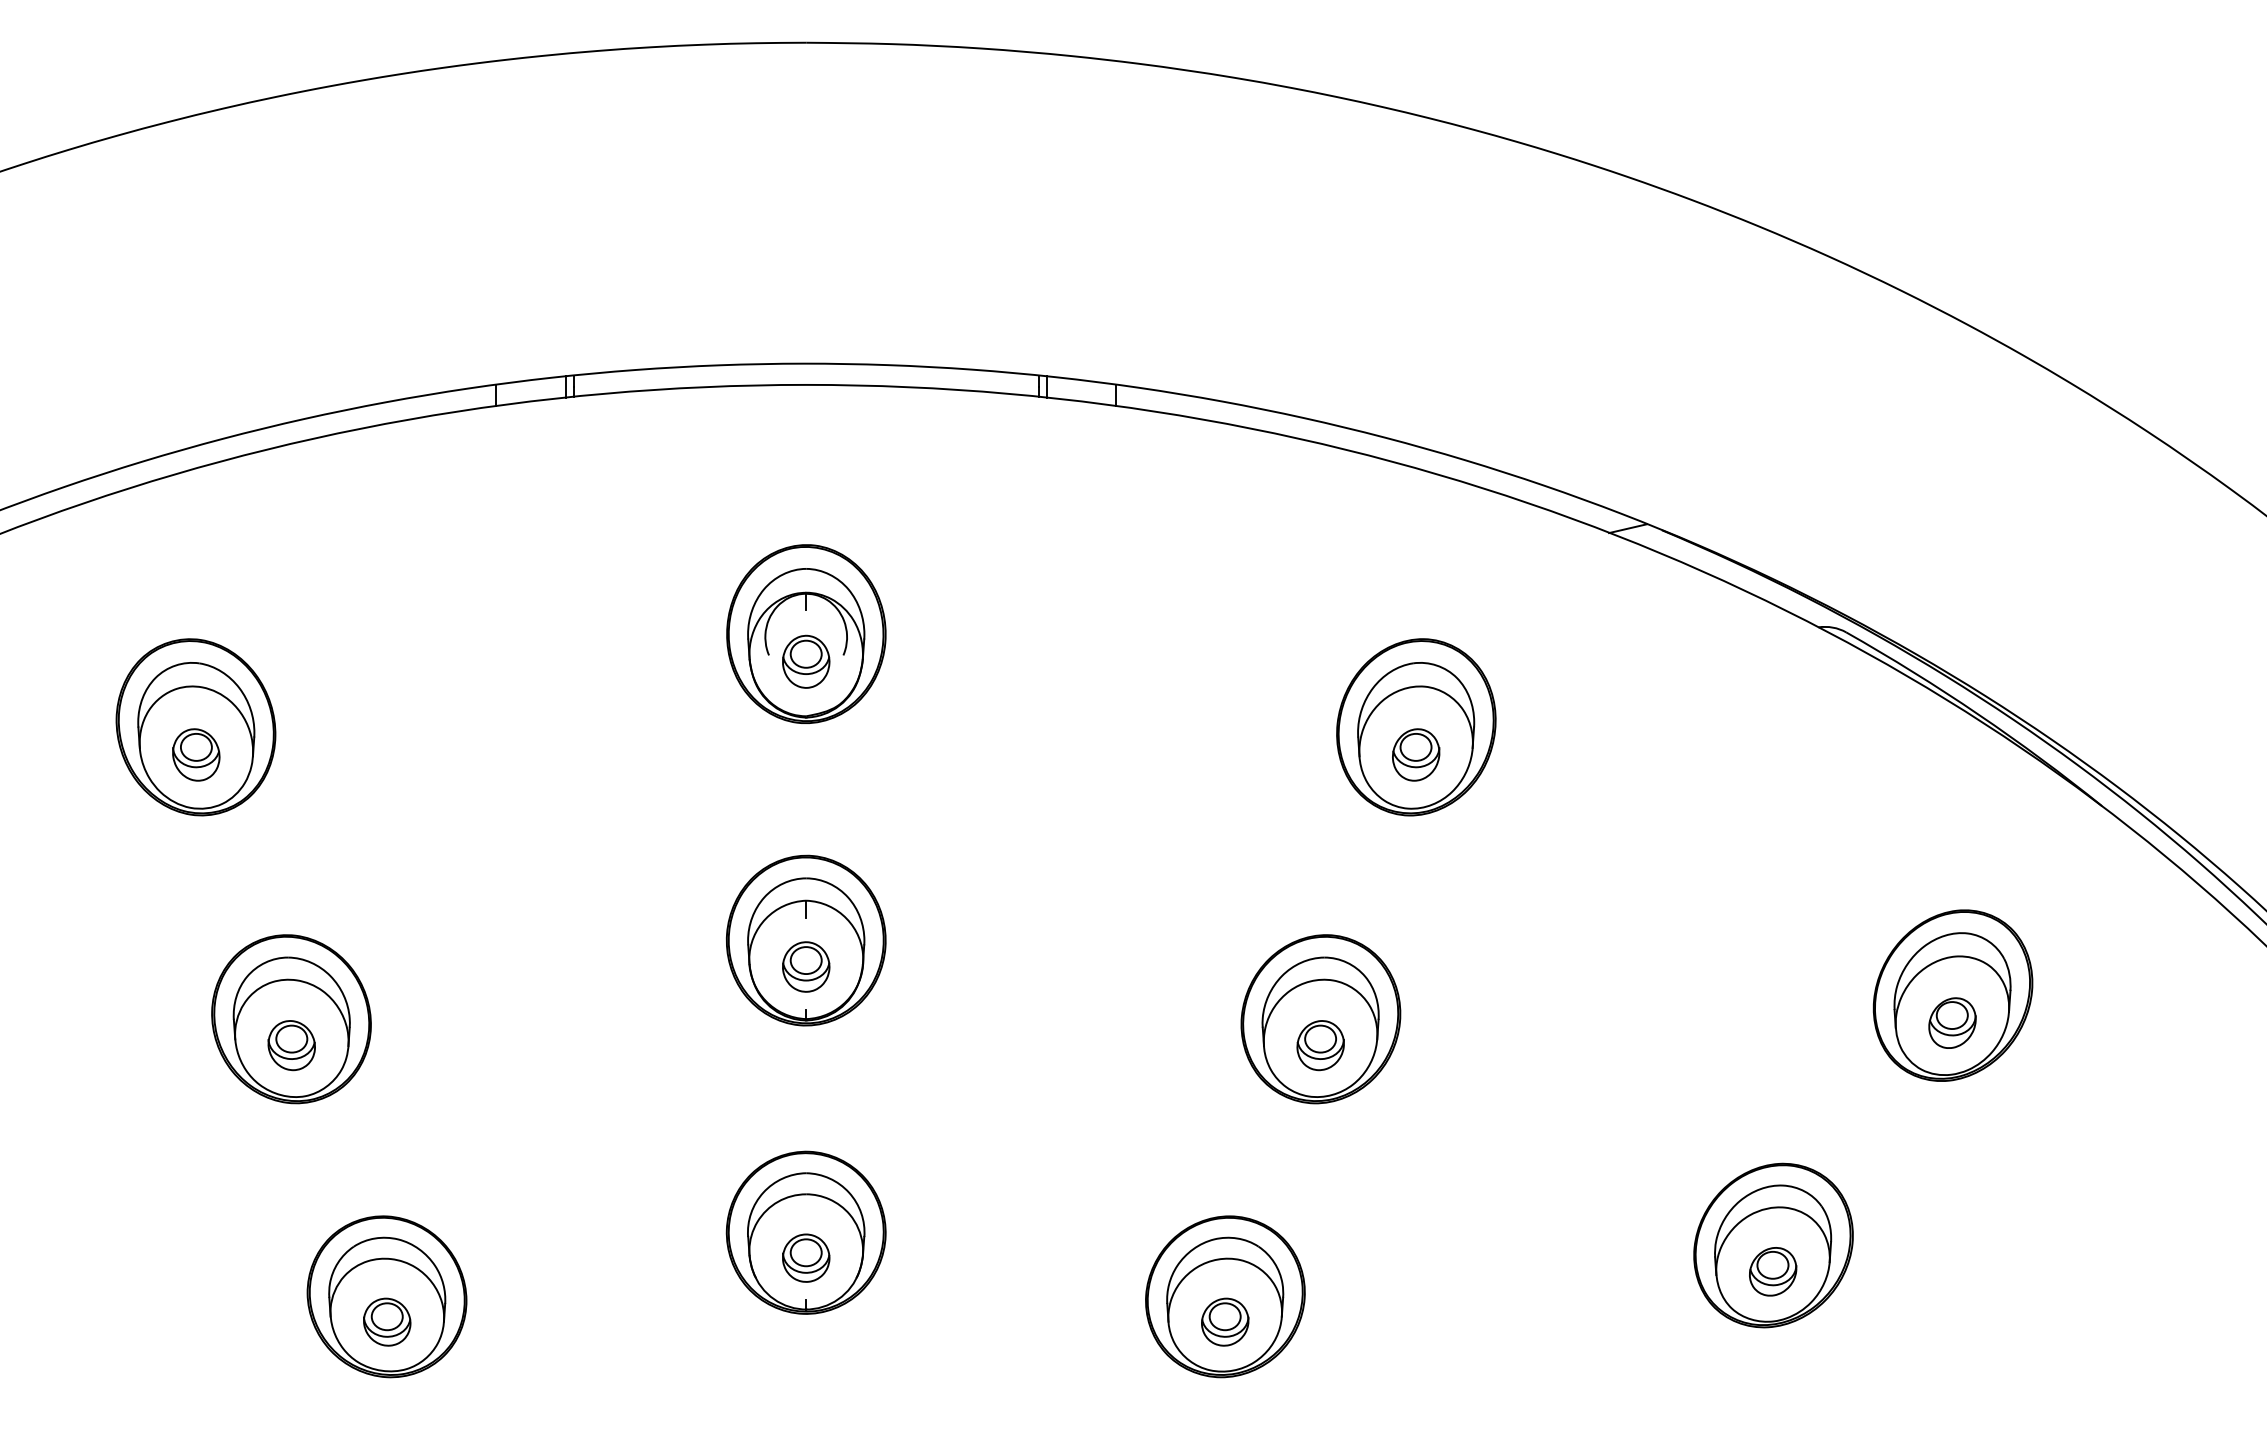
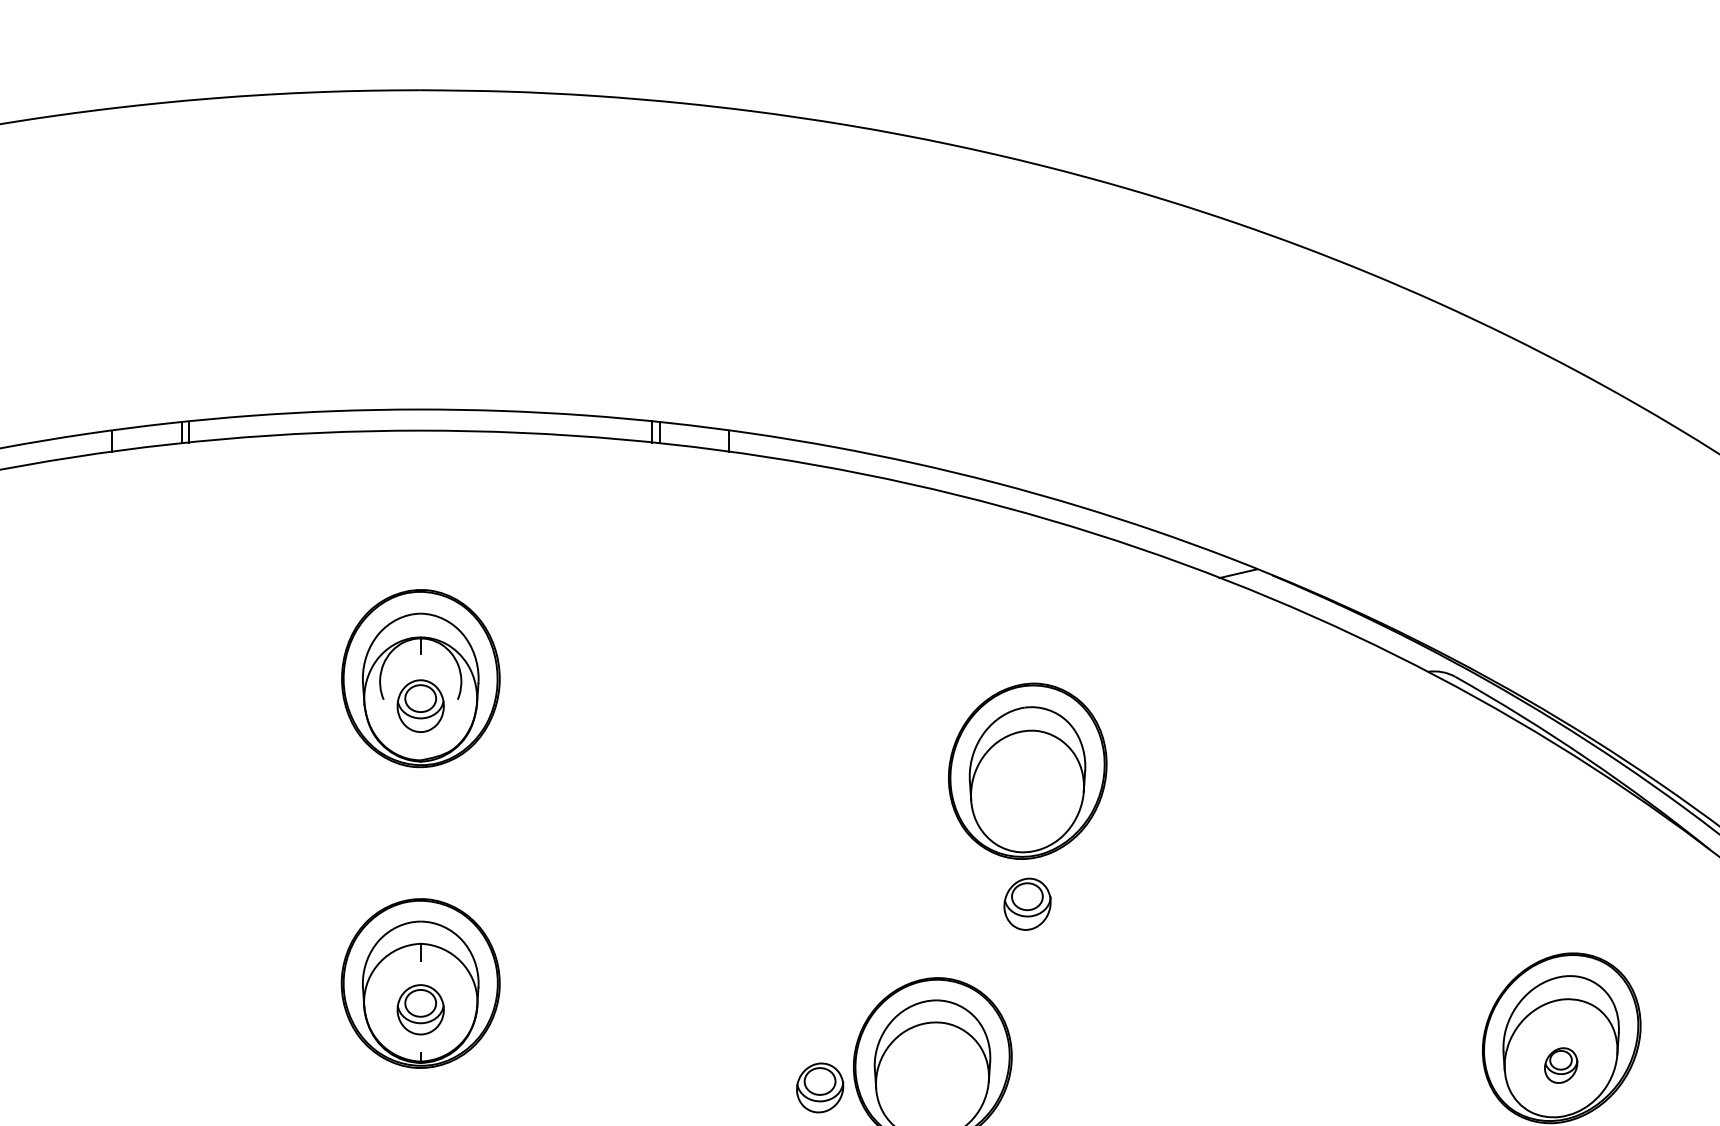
part: (1416, 754) -> (1027, 903), moved
part: (1952, 1022) -> (1561, 1064), size x0.7
part: (1320, 1045) -> (819, 1087), moved

